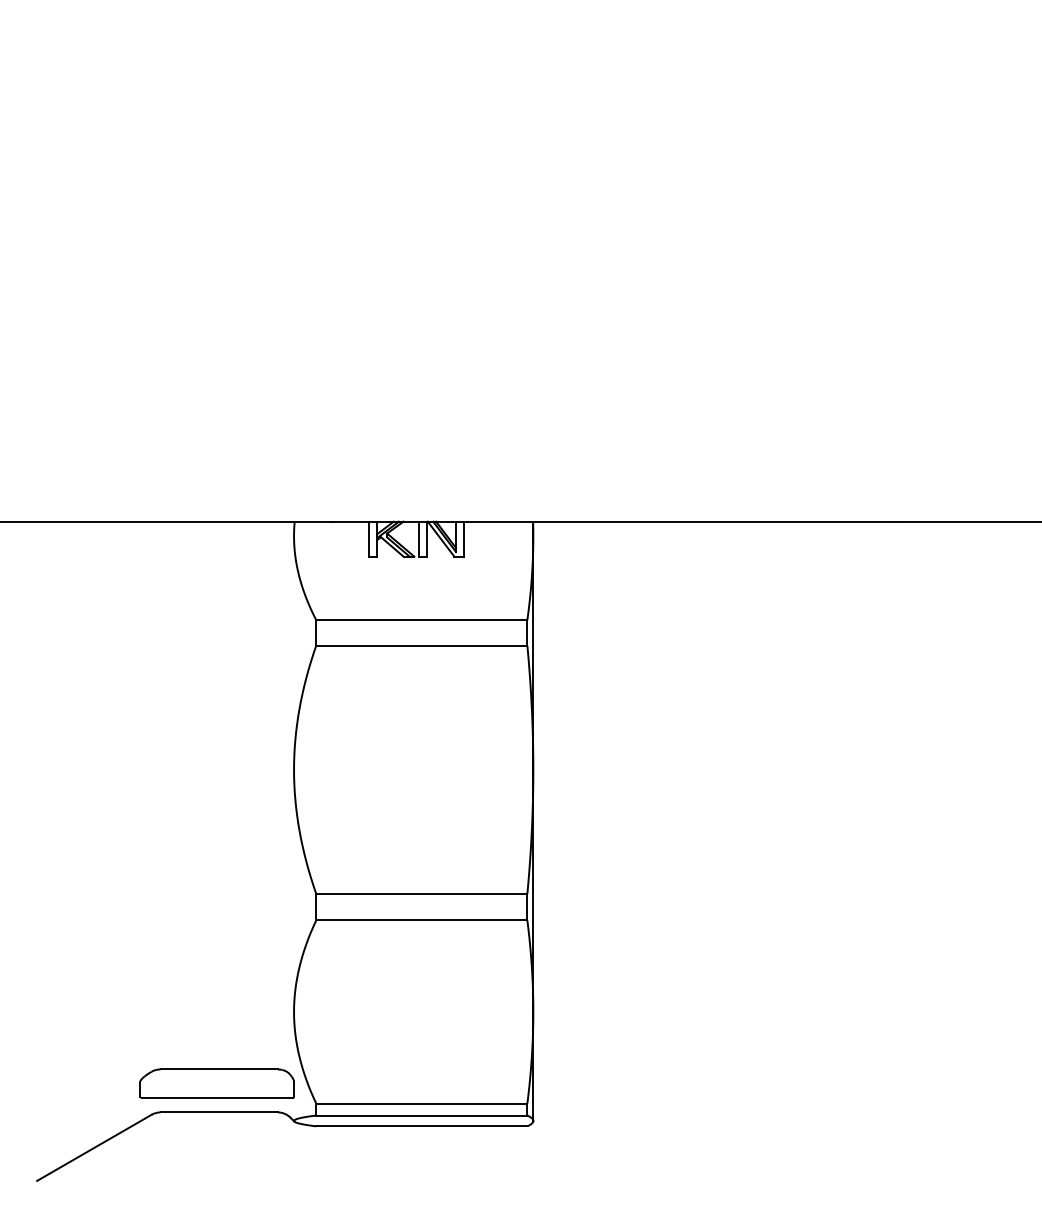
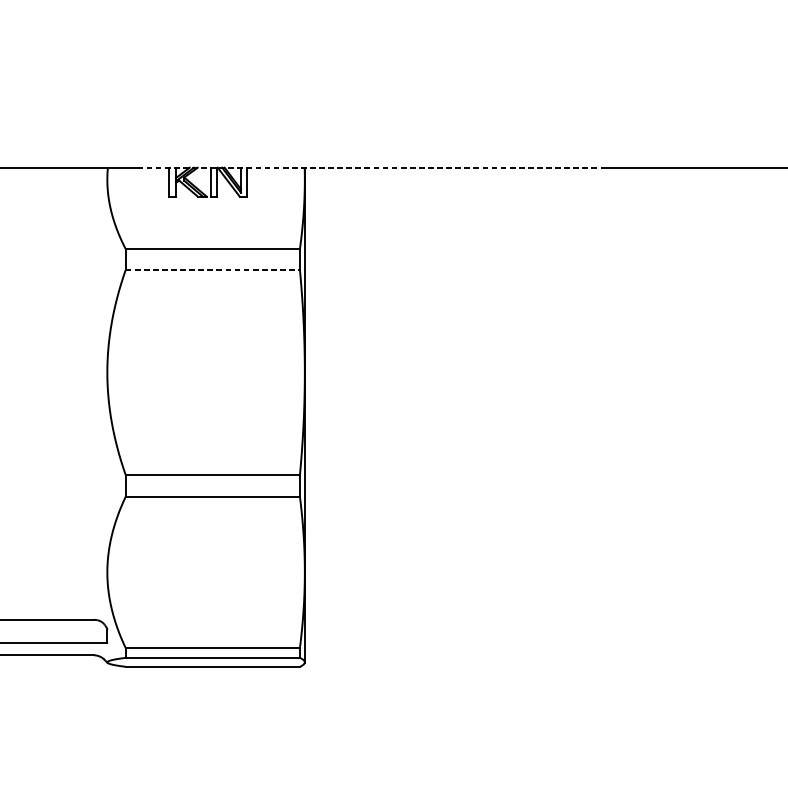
line: (613, 521) -> (371, 167), solid -> dashed
line: (421, 645) -> (212, 269), solid -> dashed

